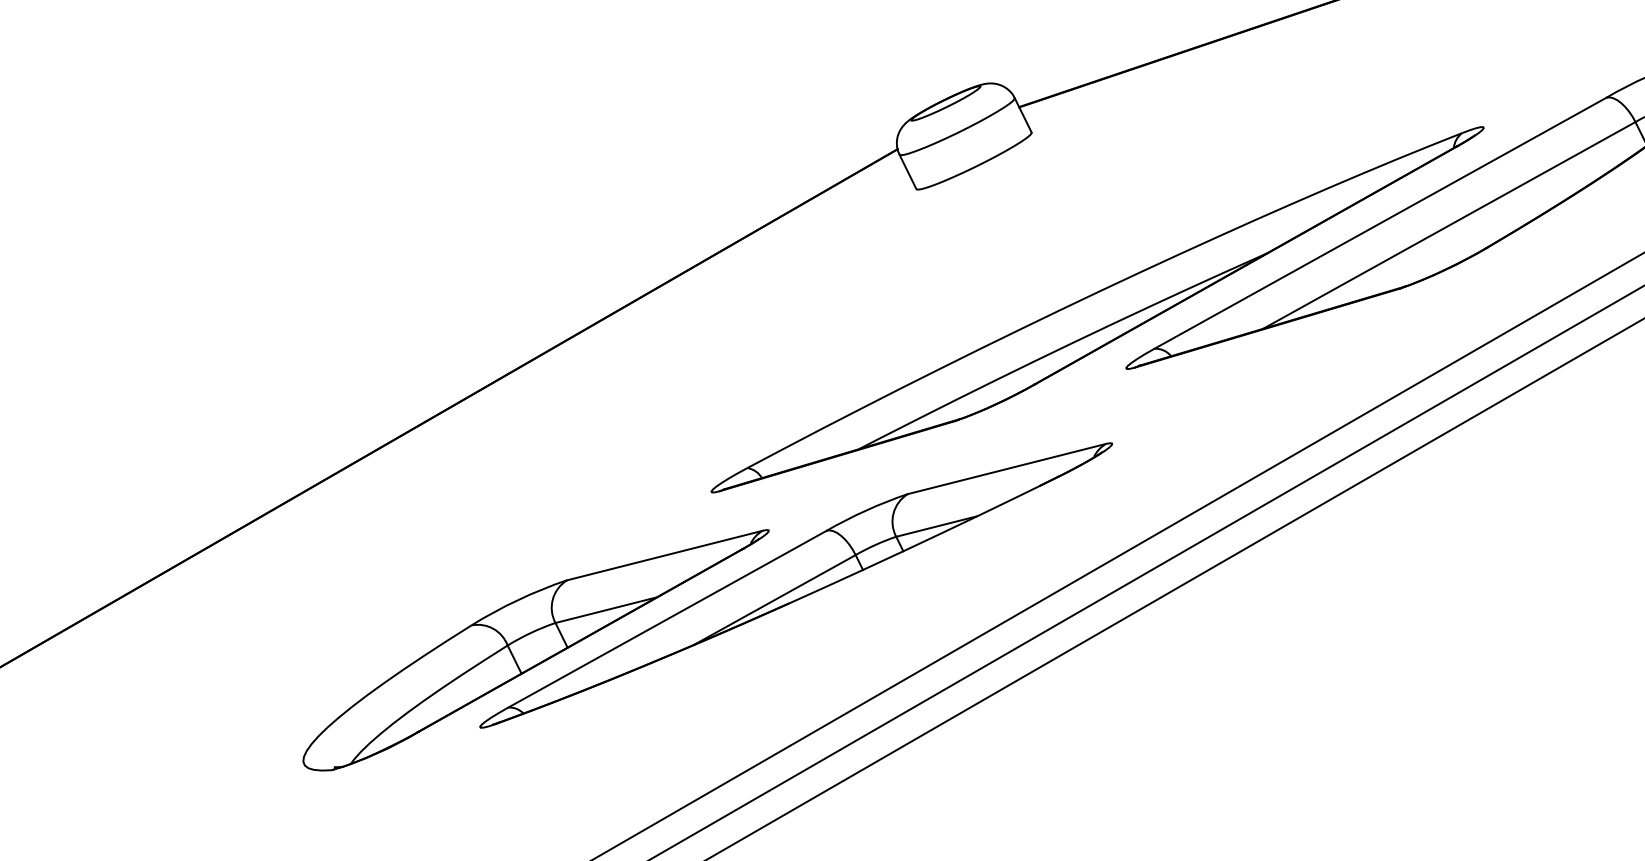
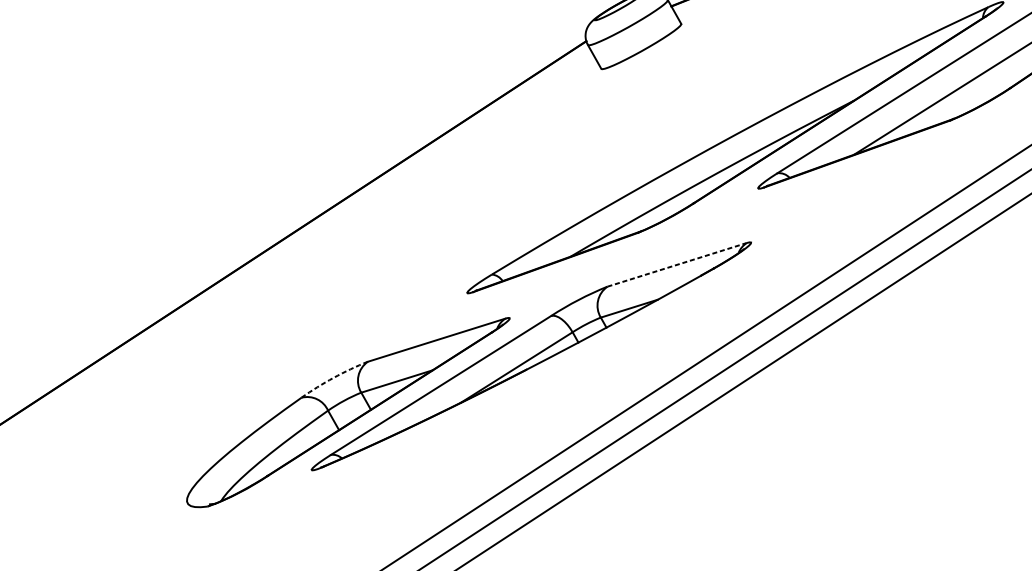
line: (1007, 468) -> (677, 264), solid -> dashed
arc: (518, 600) -> (334, 378), solid -> dashed

